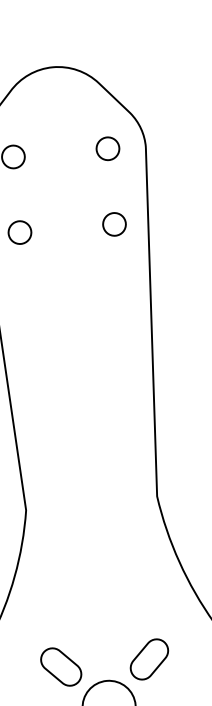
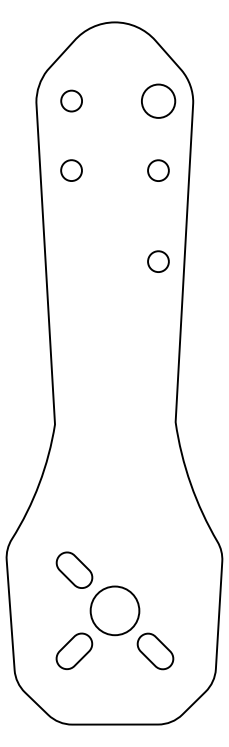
circle: (107, 148) -> (158, 100), size x1.6
circle: (123, 323) -> (158, 261), added
part: (149, 659) -> (155, 570), removed

